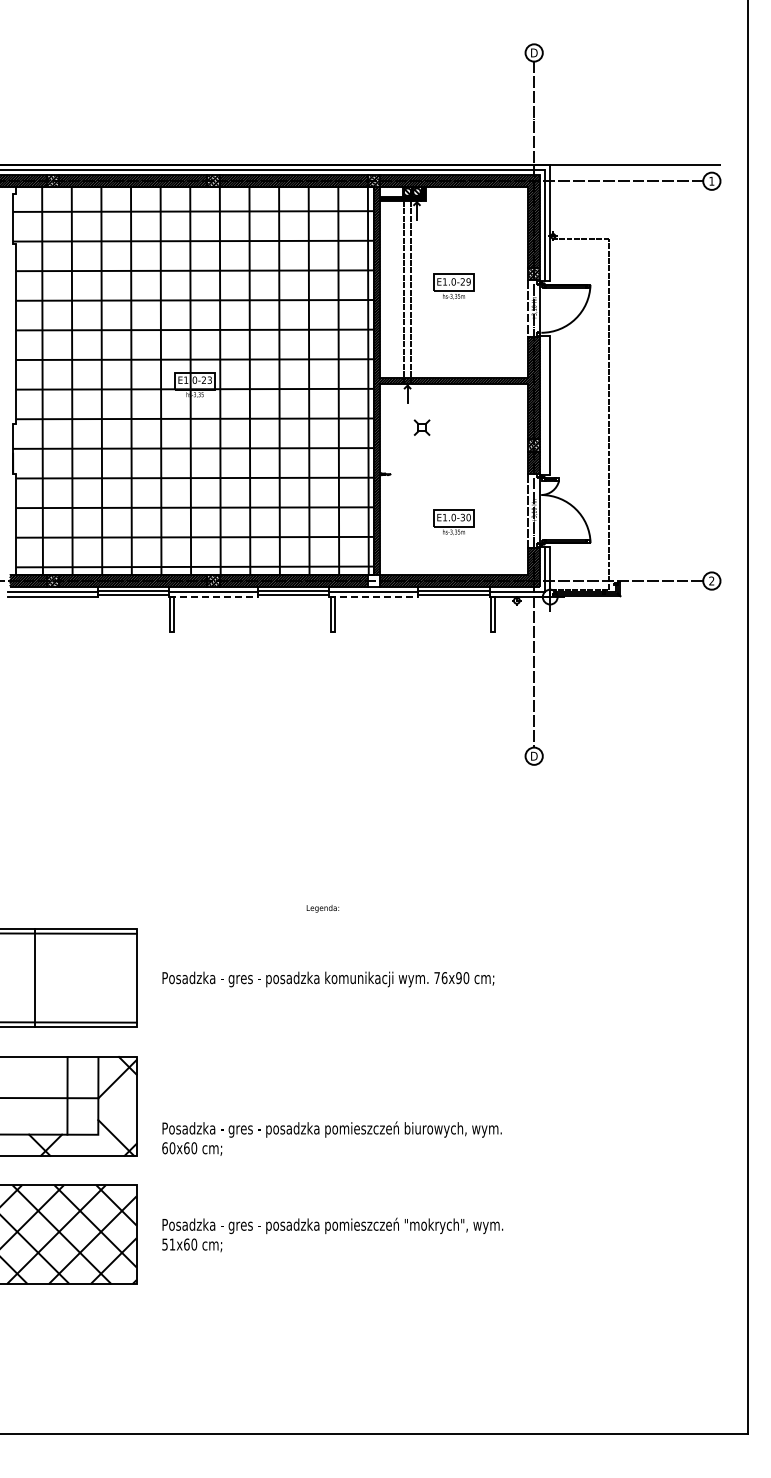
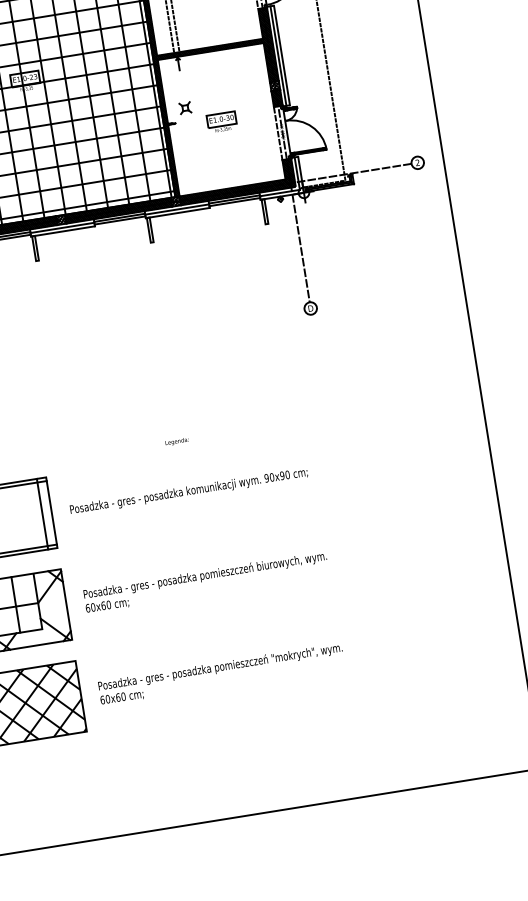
line: (545, 404) -> (278, 55), added
part: (421, 427) -> (184, 108), moved
part: (453, 522) -> (221, 122), moved
hatch: (373, 580) -> (175, 201), added
line: (213, 597) -> (63, 231), dashed -> solid
line: (373, 597) -> (177, 213), dashed -> solid
line: (123, 977) -> (42, 513), added
text: (440, 978) -> (269, 478), 76x90 -> 90x90
text: (331, 1138) -> (205, 582), moved
text: (168, 1244) -> (105, 699), 51x60 -> 60x60

